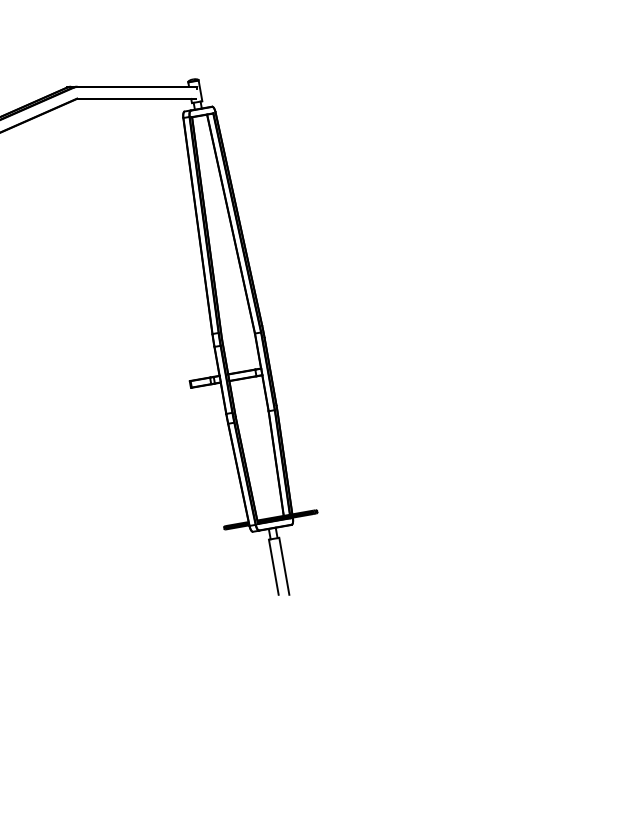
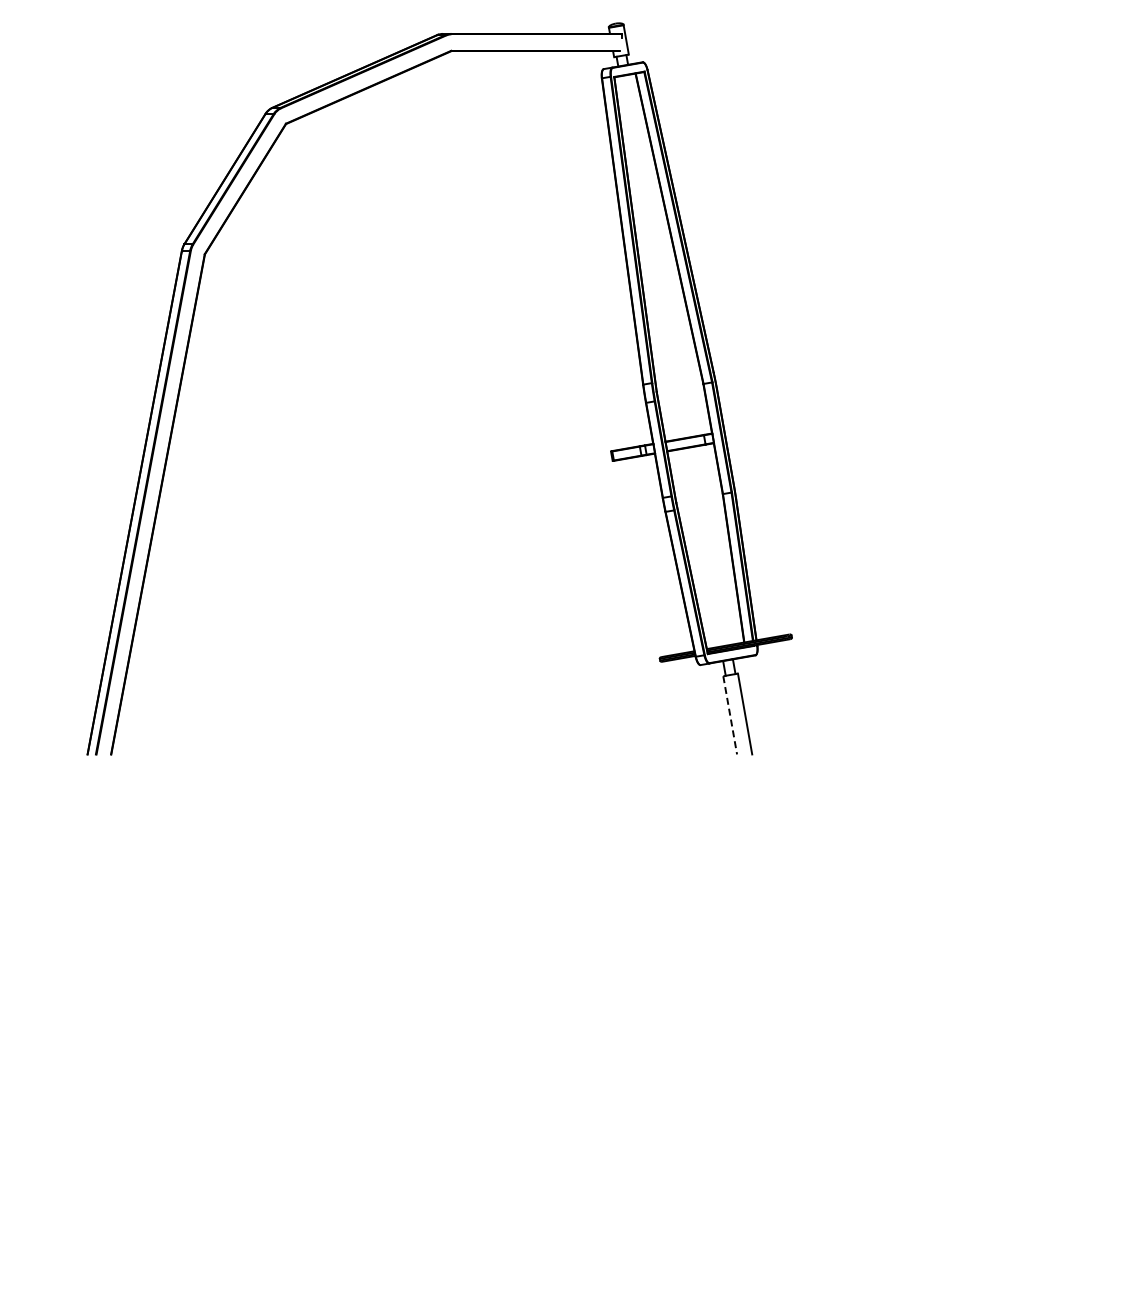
line: (274, 567) -> (730, 715), solid -> dashed

